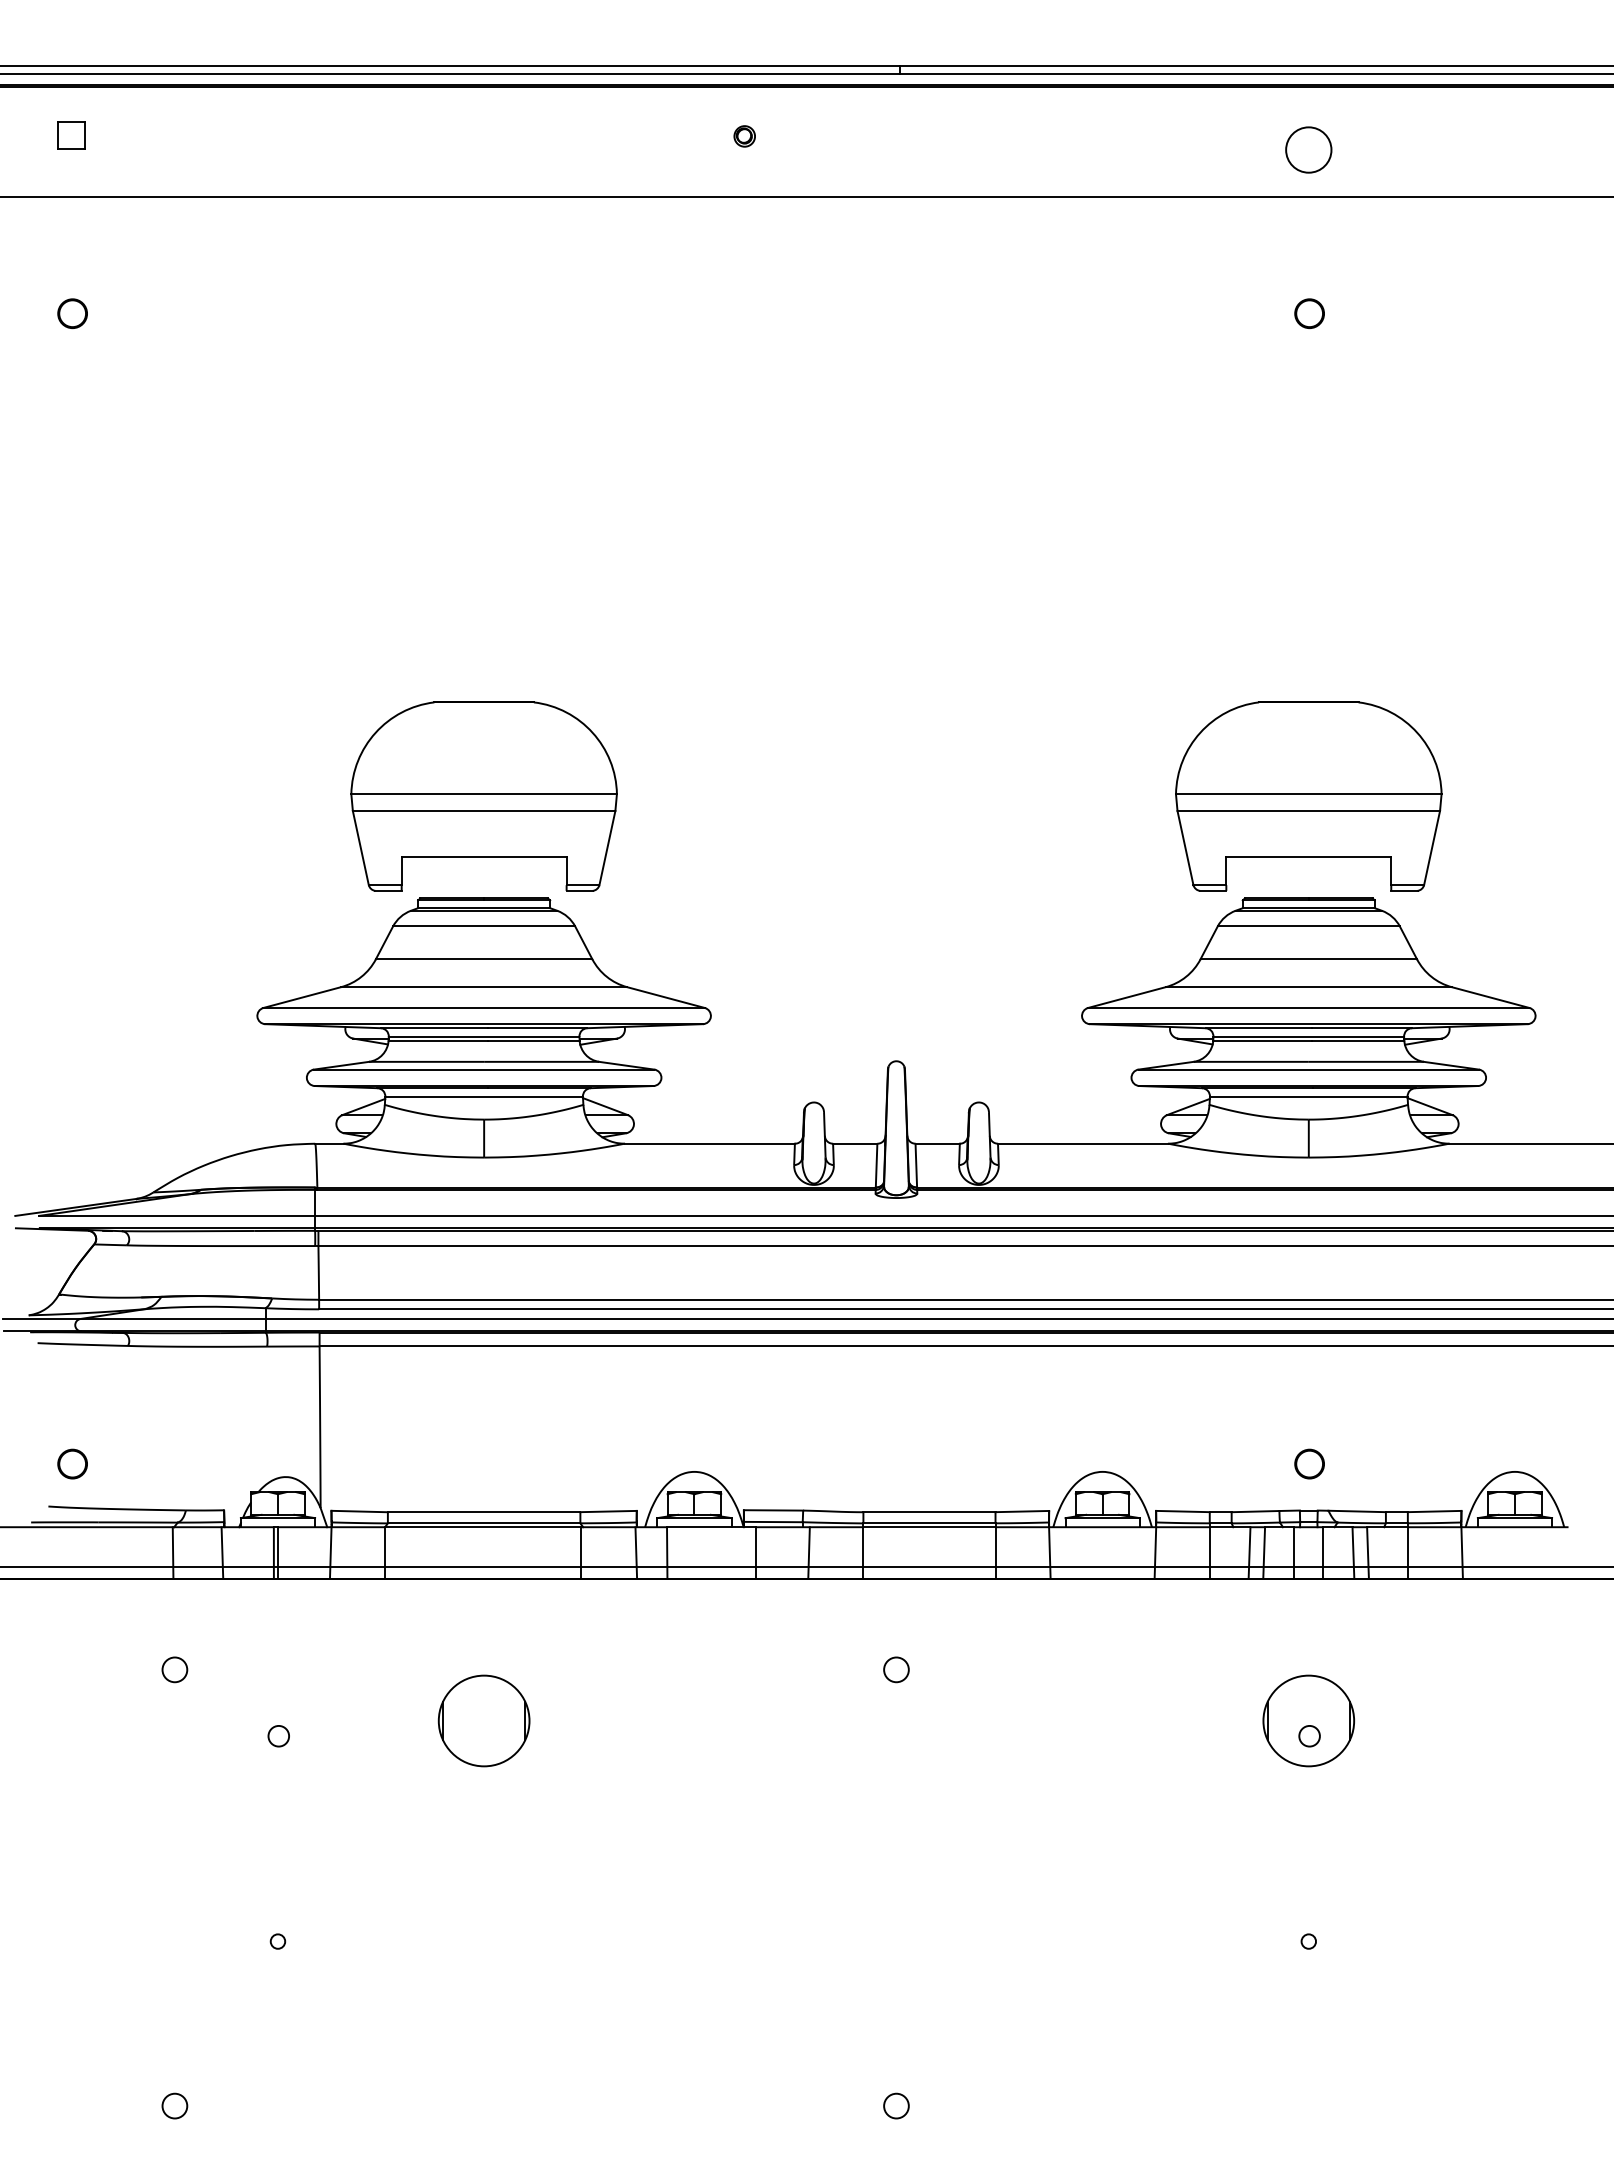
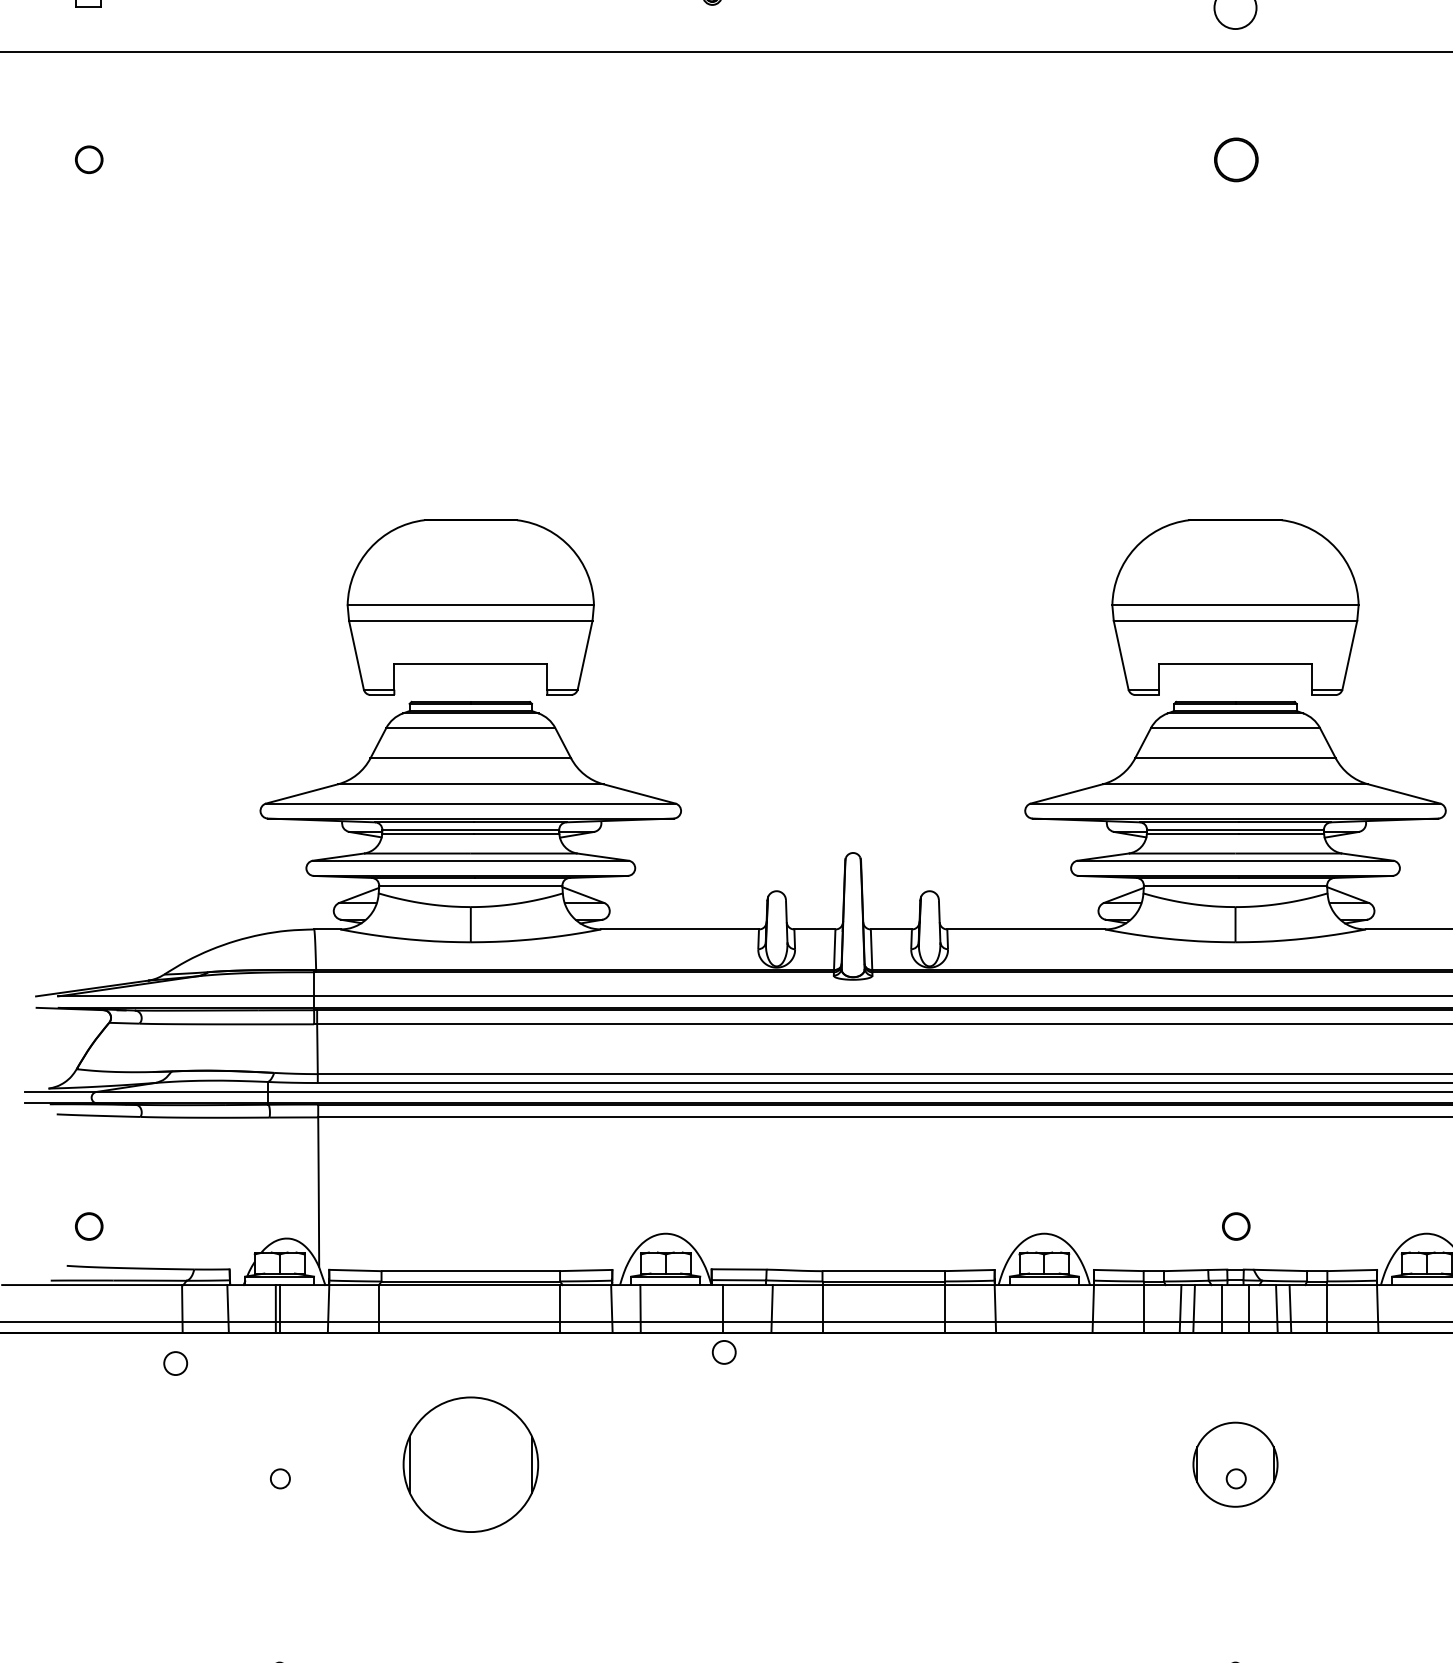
circle: (1309, 313) -> (1236, 159), size x1.6
circle: (174, 1669) -> (175, 1363), moved
circle: (896, 1669) -> (724, 1352), moved
part: (483, 1720) -> (470, 1464), size x1.6

